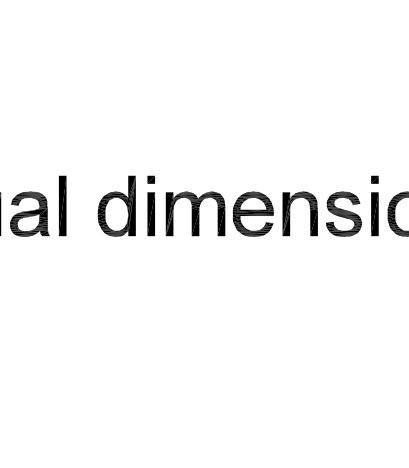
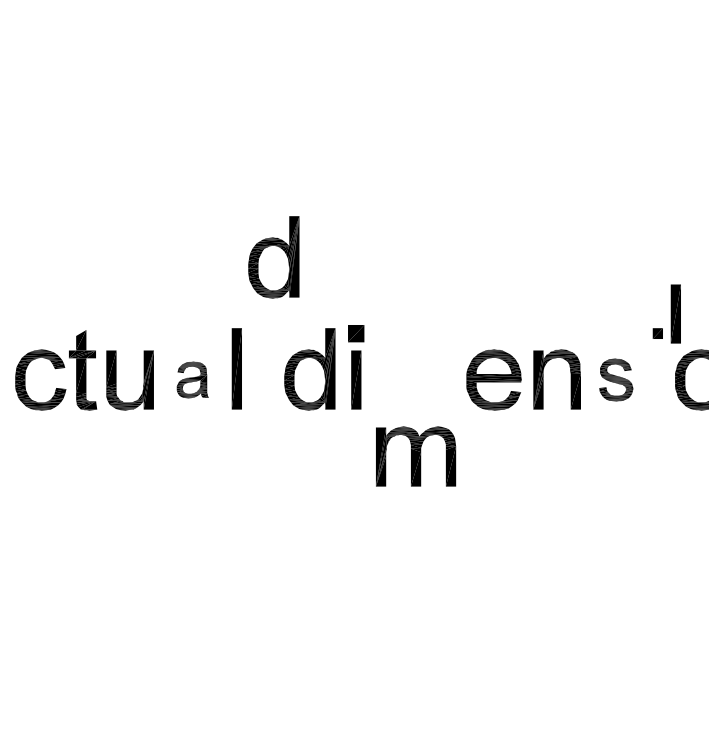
part: (89, 123) -> (273, 257), added
part: (151, 179) -> (356, 333), size x1.6
part: (29, 213) -> (192, 379), size x0.6
part: (195, 213) -> (416, 456), moved
part: (344, 213) -> (616, 379), size x0.7
part: (374, 213) -> (675, 313), moved

